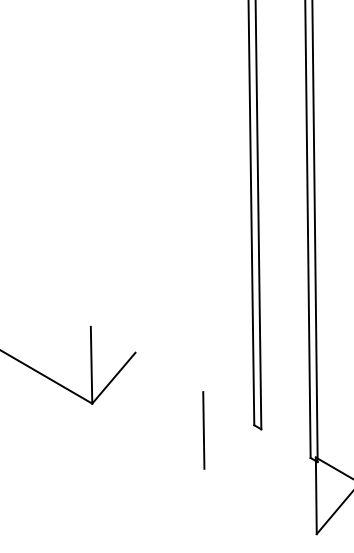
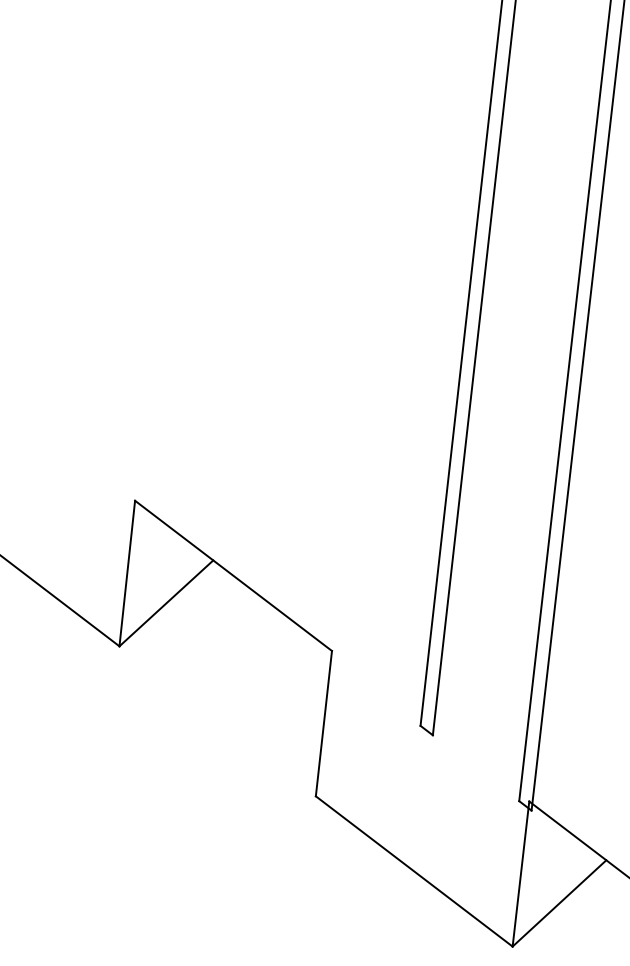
line: (146, 359) -> (232, 575), added
line: (260, 501) -> (414, 871), added

